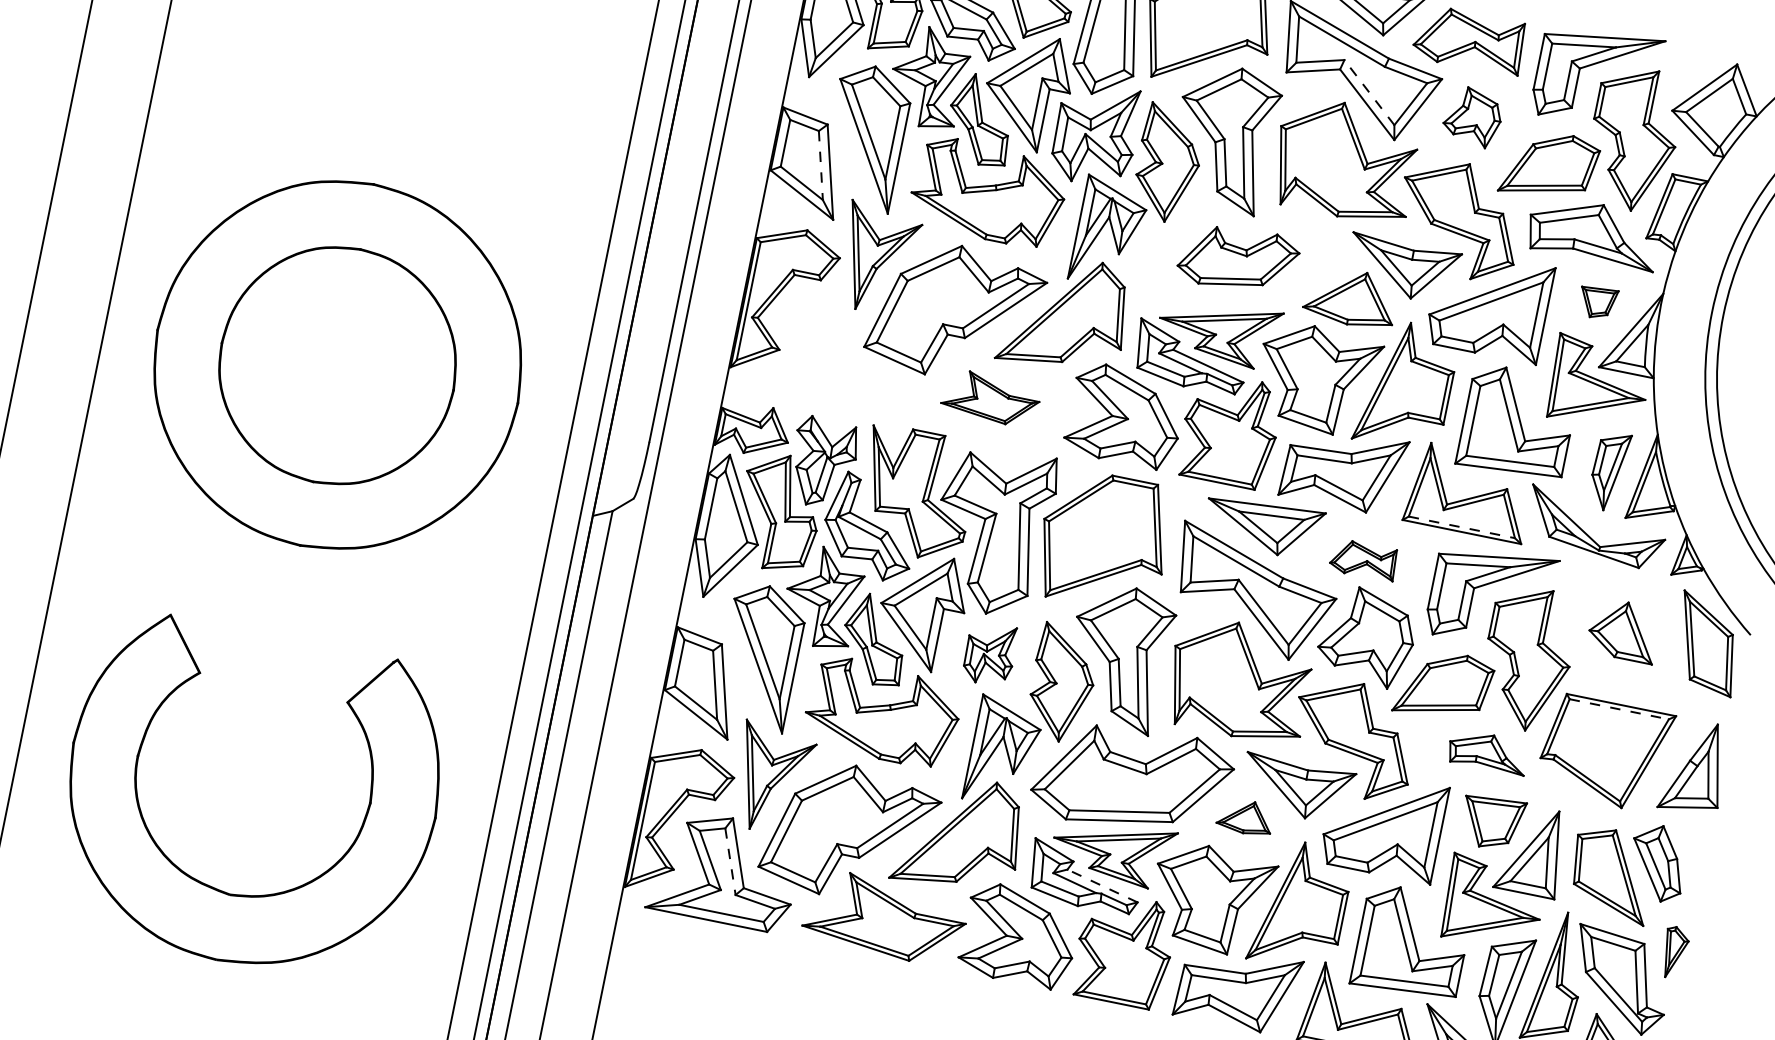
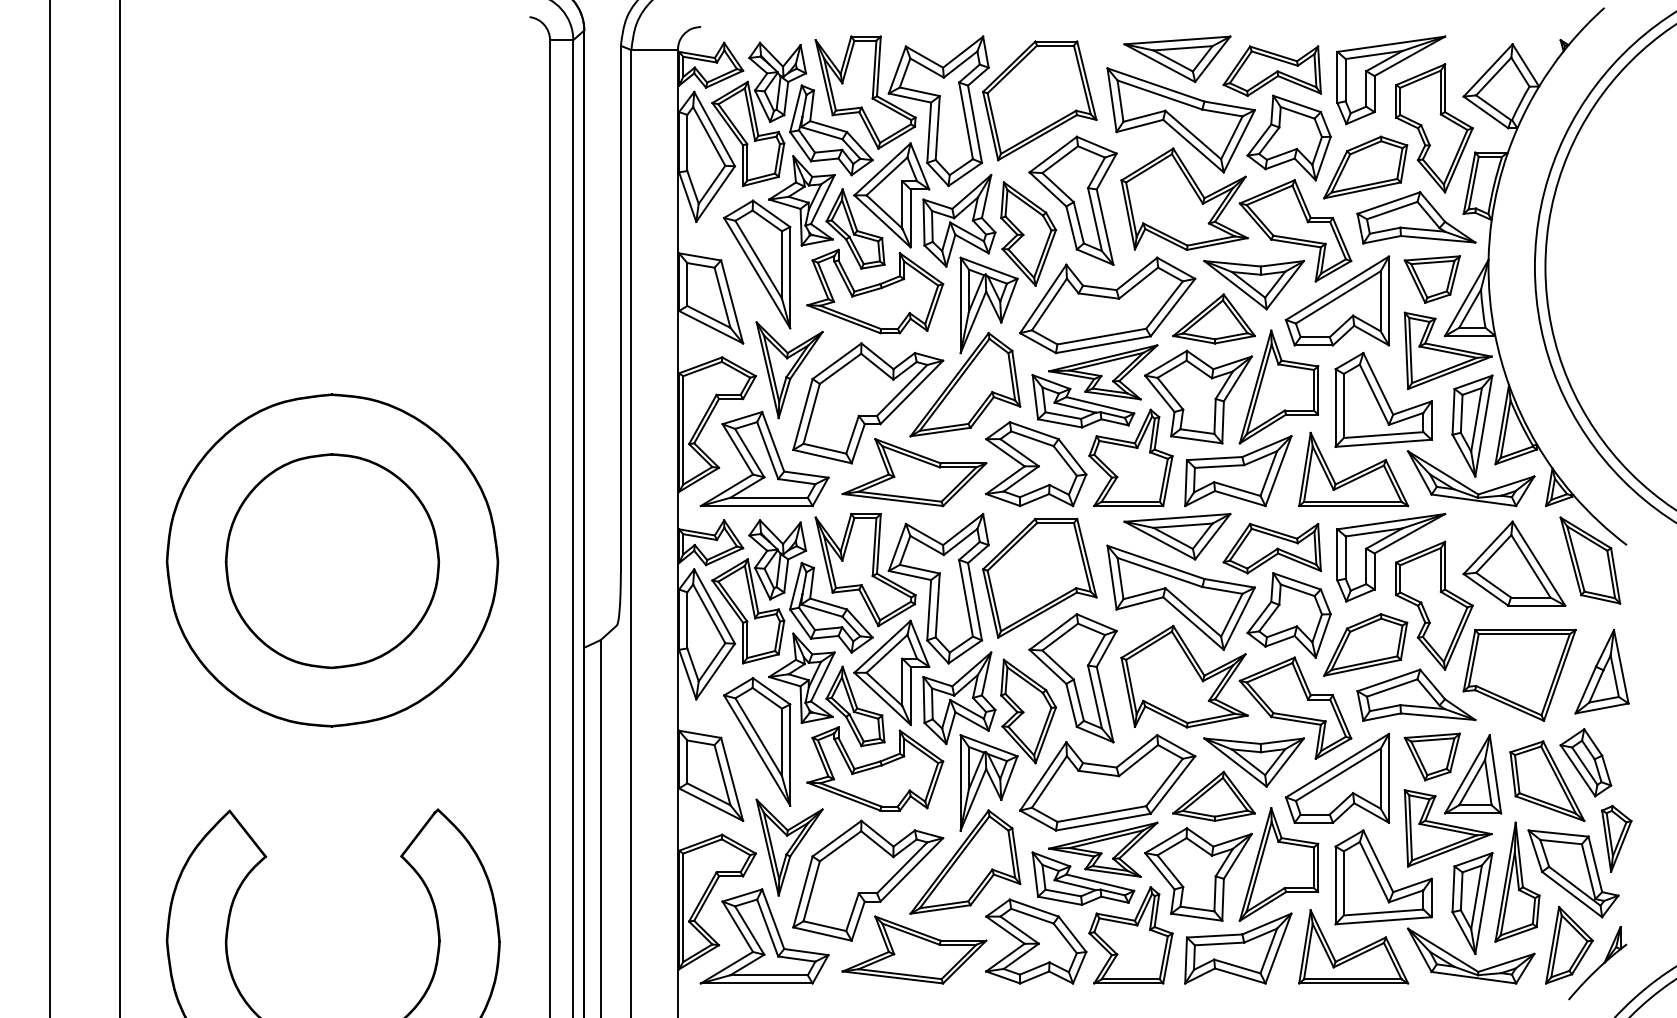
line: (1369, 93) -> (1193, 135), dashed -> solid
part: (1472, 116) -> (1288, 137), size x1.67
line: (820, 166) -> (722, 298), dashed -> solid
part: (1238, 259) -> (1107, 305), size x1.67
part: (1596, 302) -> (1431, 279), size x1.67
part: (830, 349) -> (764, 458), added
part: (991, 398) -> (914, 472), size x1.67
part: (1609, 470) -> (1472, 425), size x1.43
line: (1461, 526) -> (1352, 501), dashed -> solid
part: (1363, 560) -> (1271, 548), size x1.67
part: (1624, 630) -> (1514, 563), size x1.67
part: (990, 654) -> (959, 698), size x1.67
line: (1619, 709) -> (1524, 634), dashed -> solid
part: (1488, 751) -> (1416, 694), size x1.67
part: (1245, 816) -> (1213, 795), size x1.67
line: (730, 862) -> (767, 928), dashed -> solid
line: (1102, 885) -> (1100, 882), dashed -> solid
part: (1674, 952) -> (1616, 838), size x1.43

